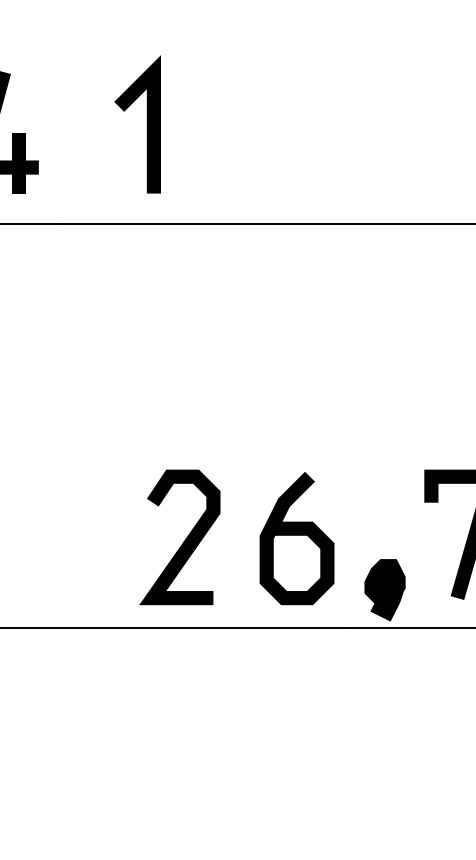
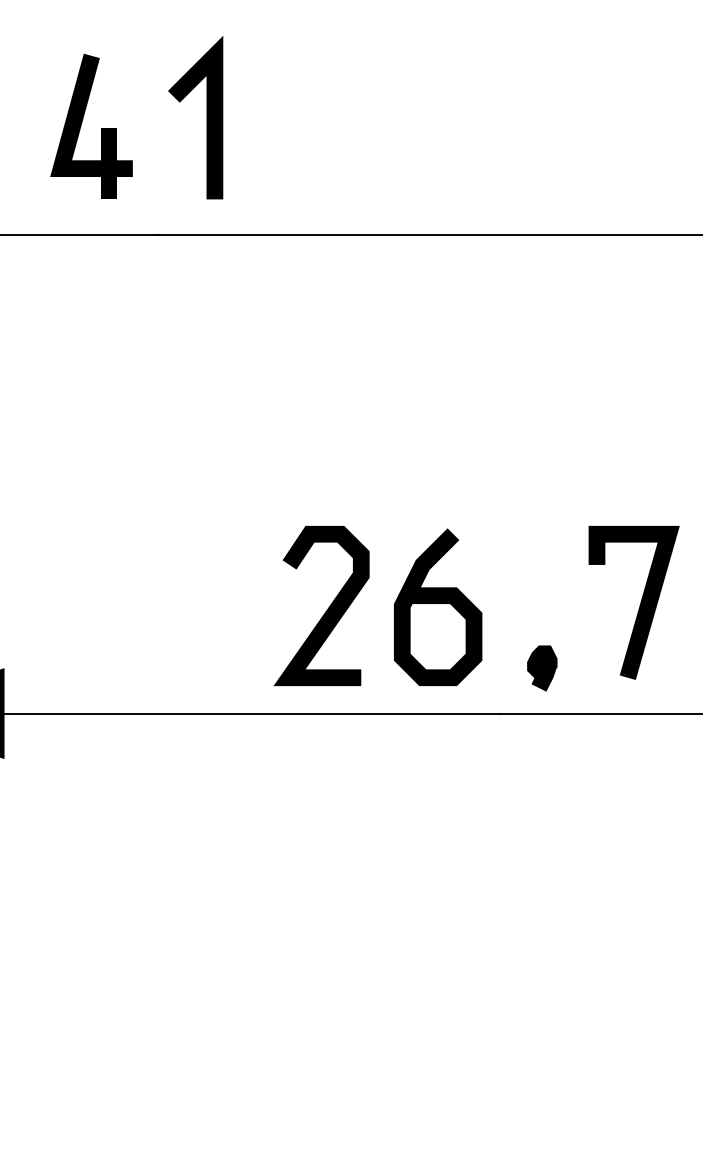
line: (146, 124) -> (206, 117), moved
curve: (184, 539) -> (327, 608), moved
part: (385, 590) -> (542, 668), size x0.62

